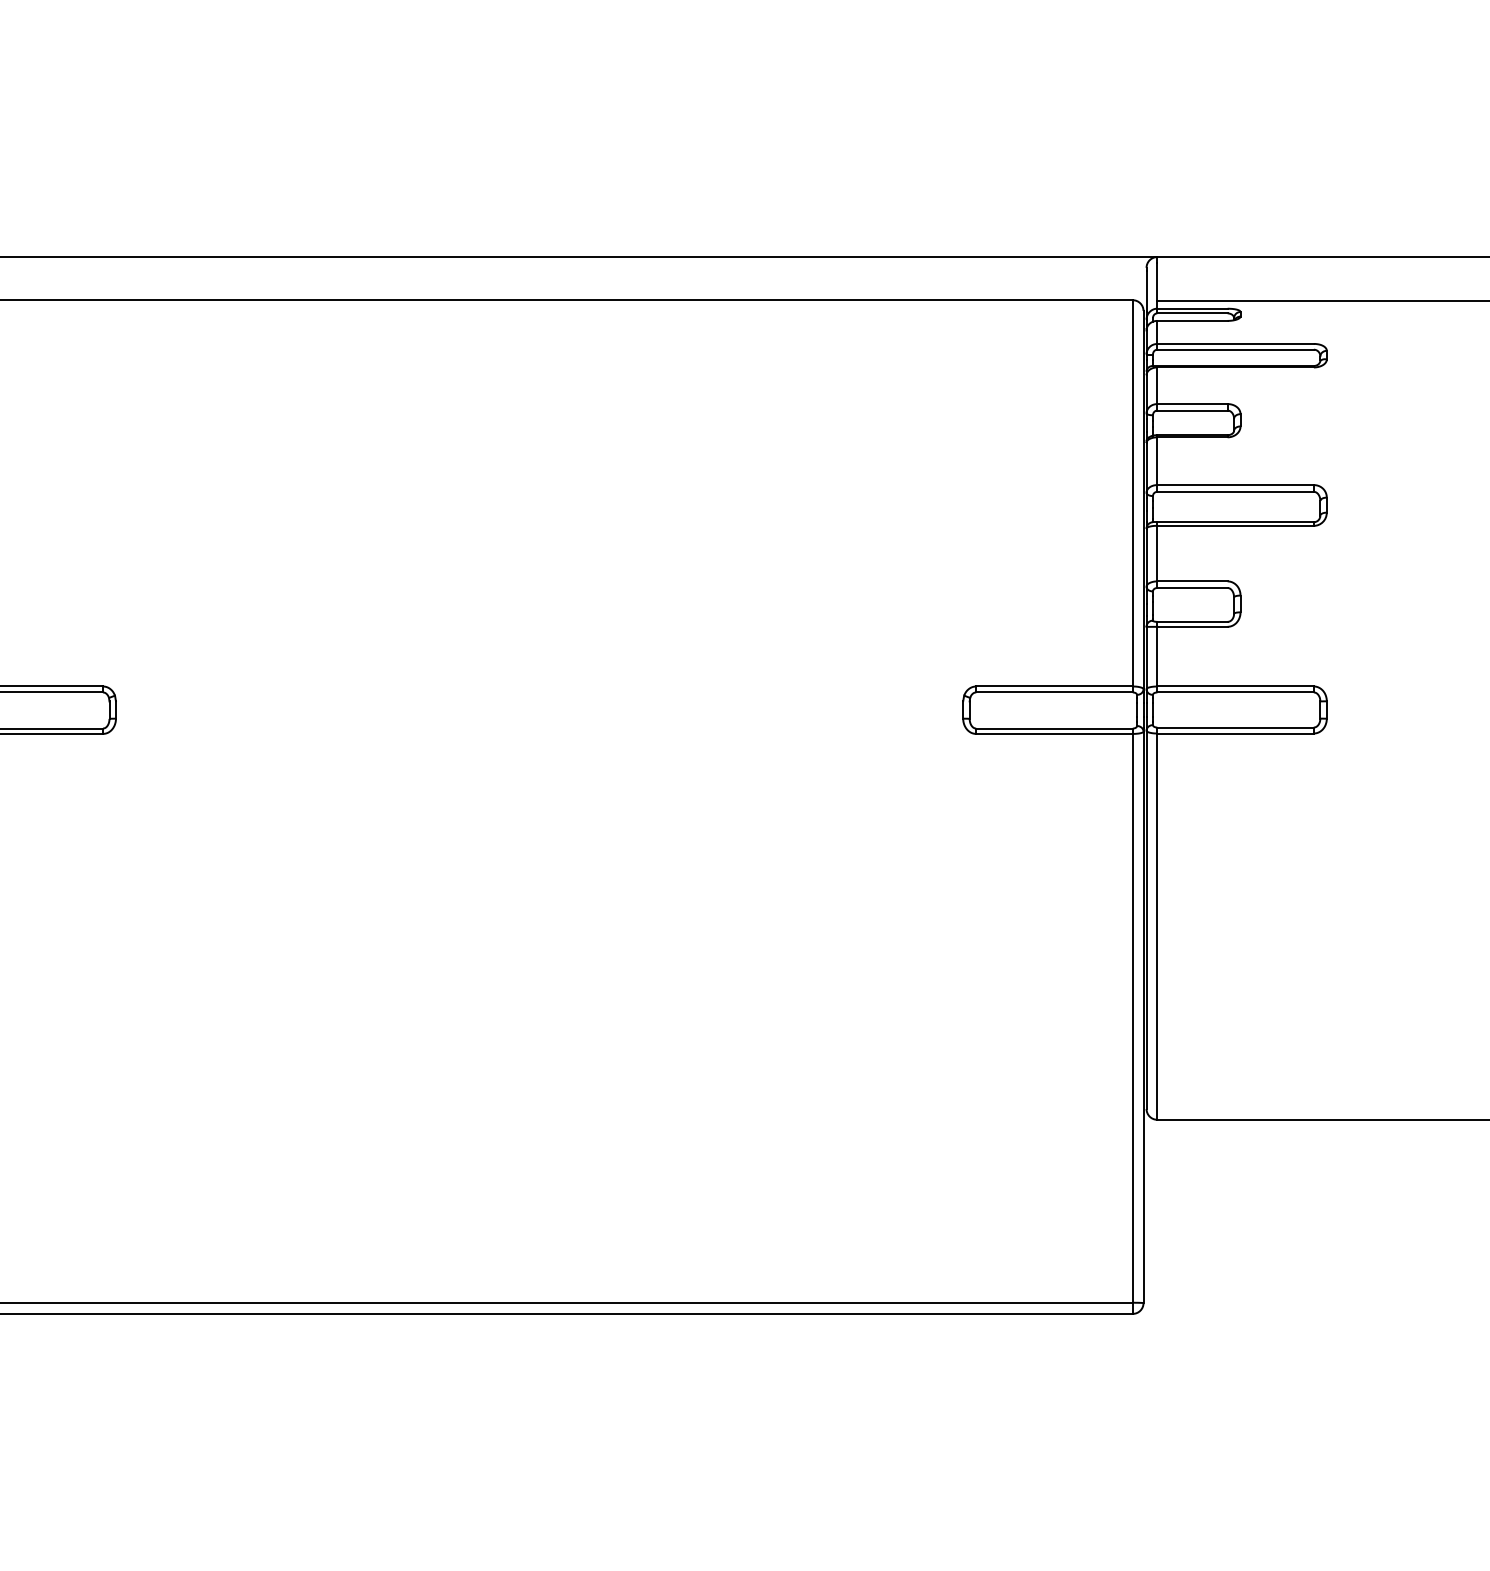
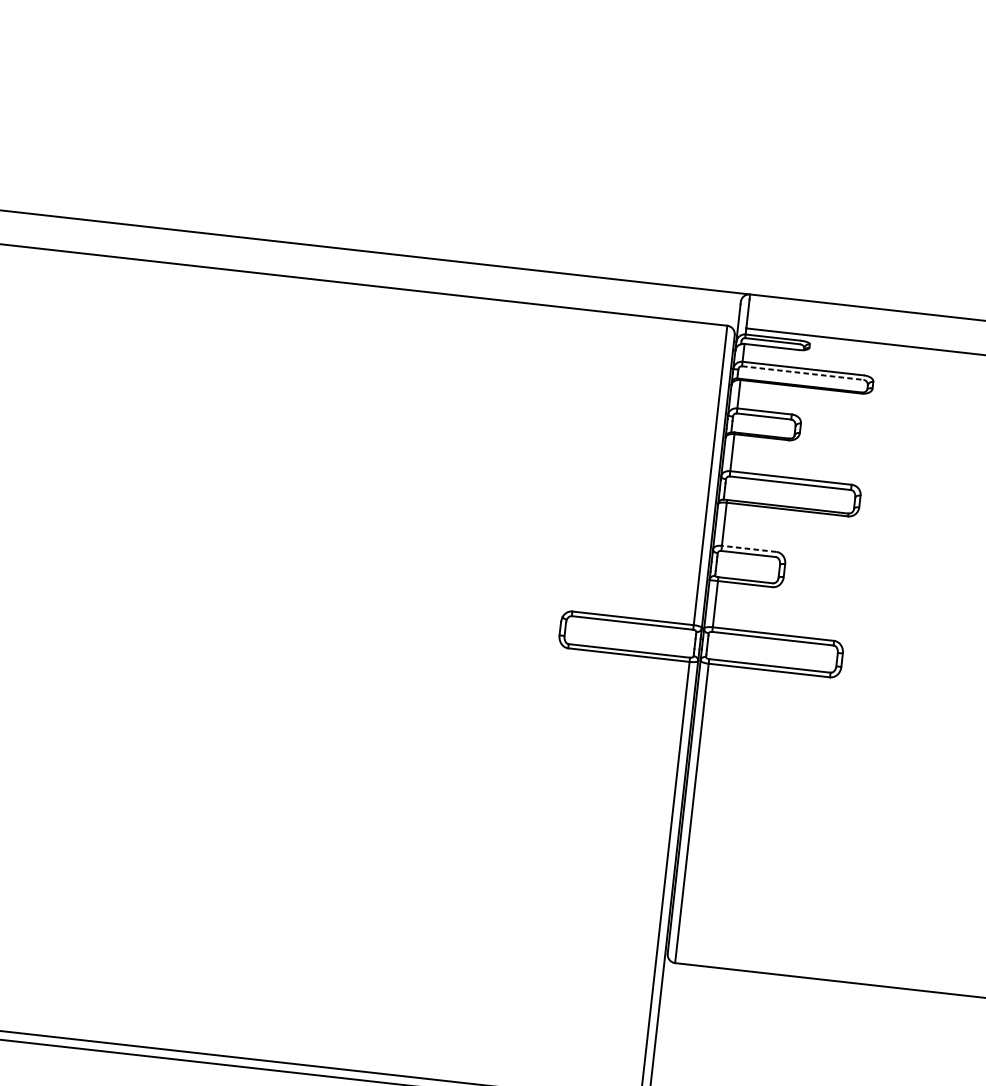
line: (1236, 349) -> (803, 372), solid -> dashed
line: (1191, 581) -> (748, 548), solid -> dashed

